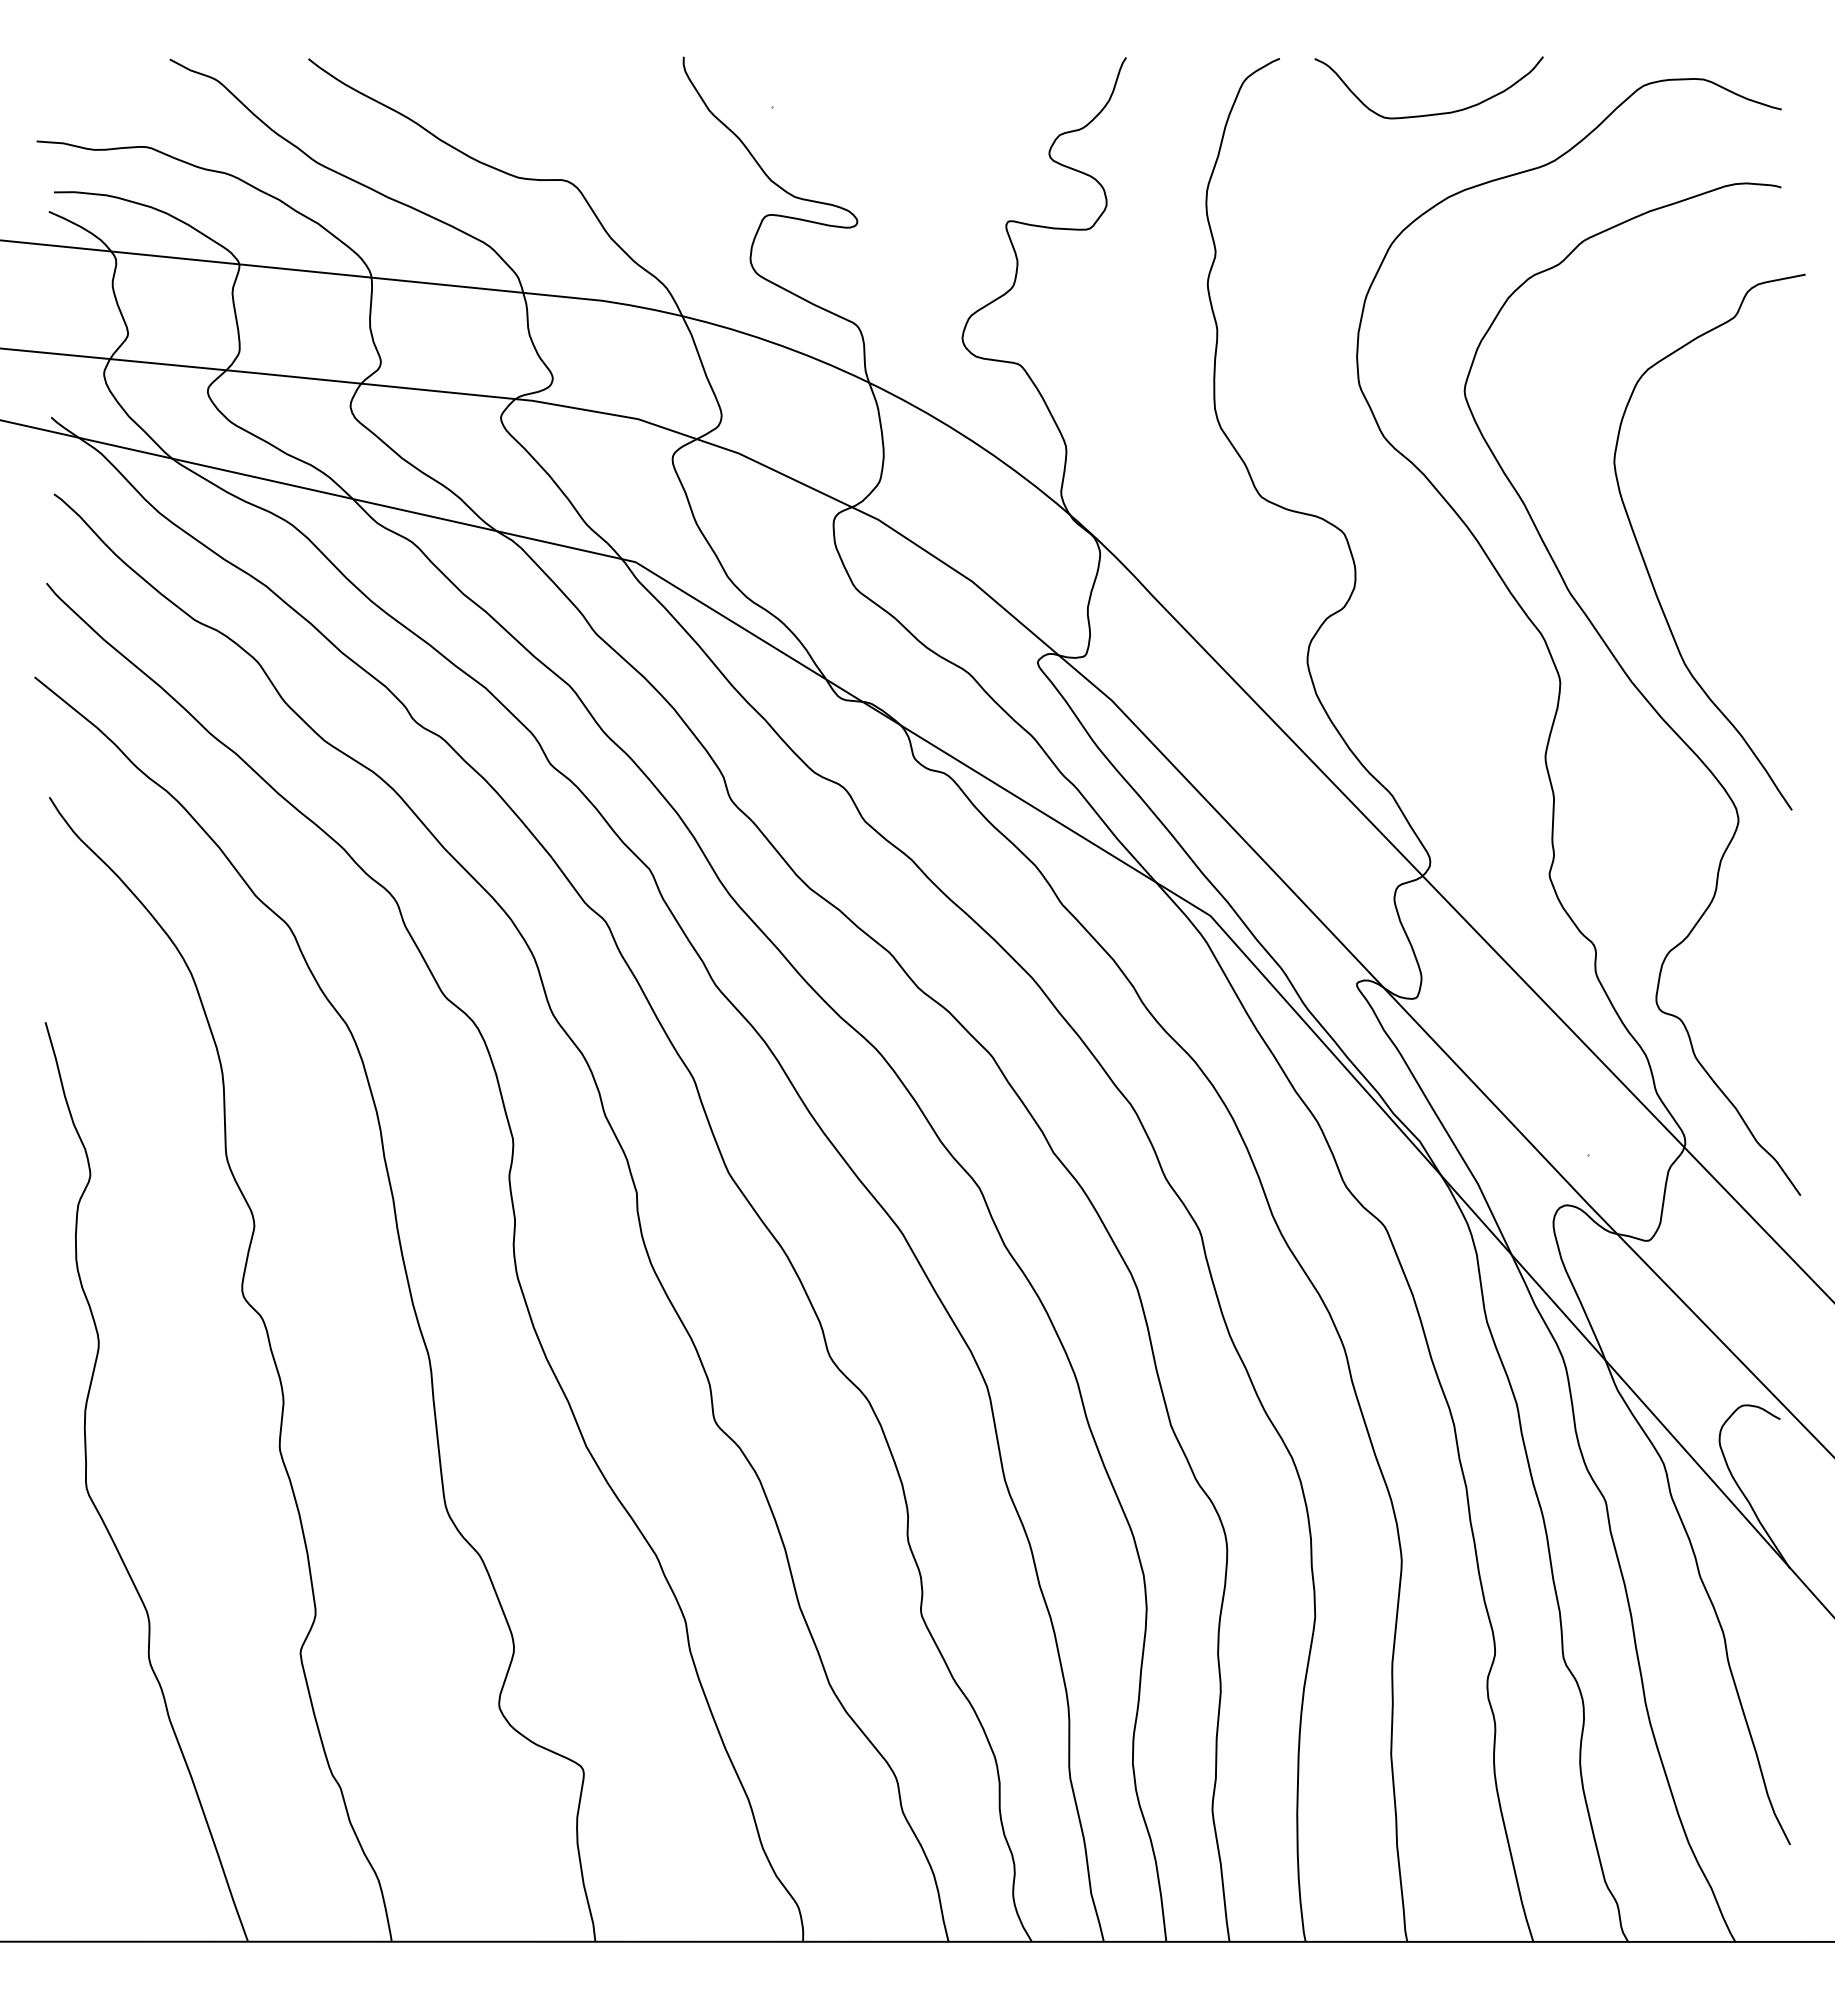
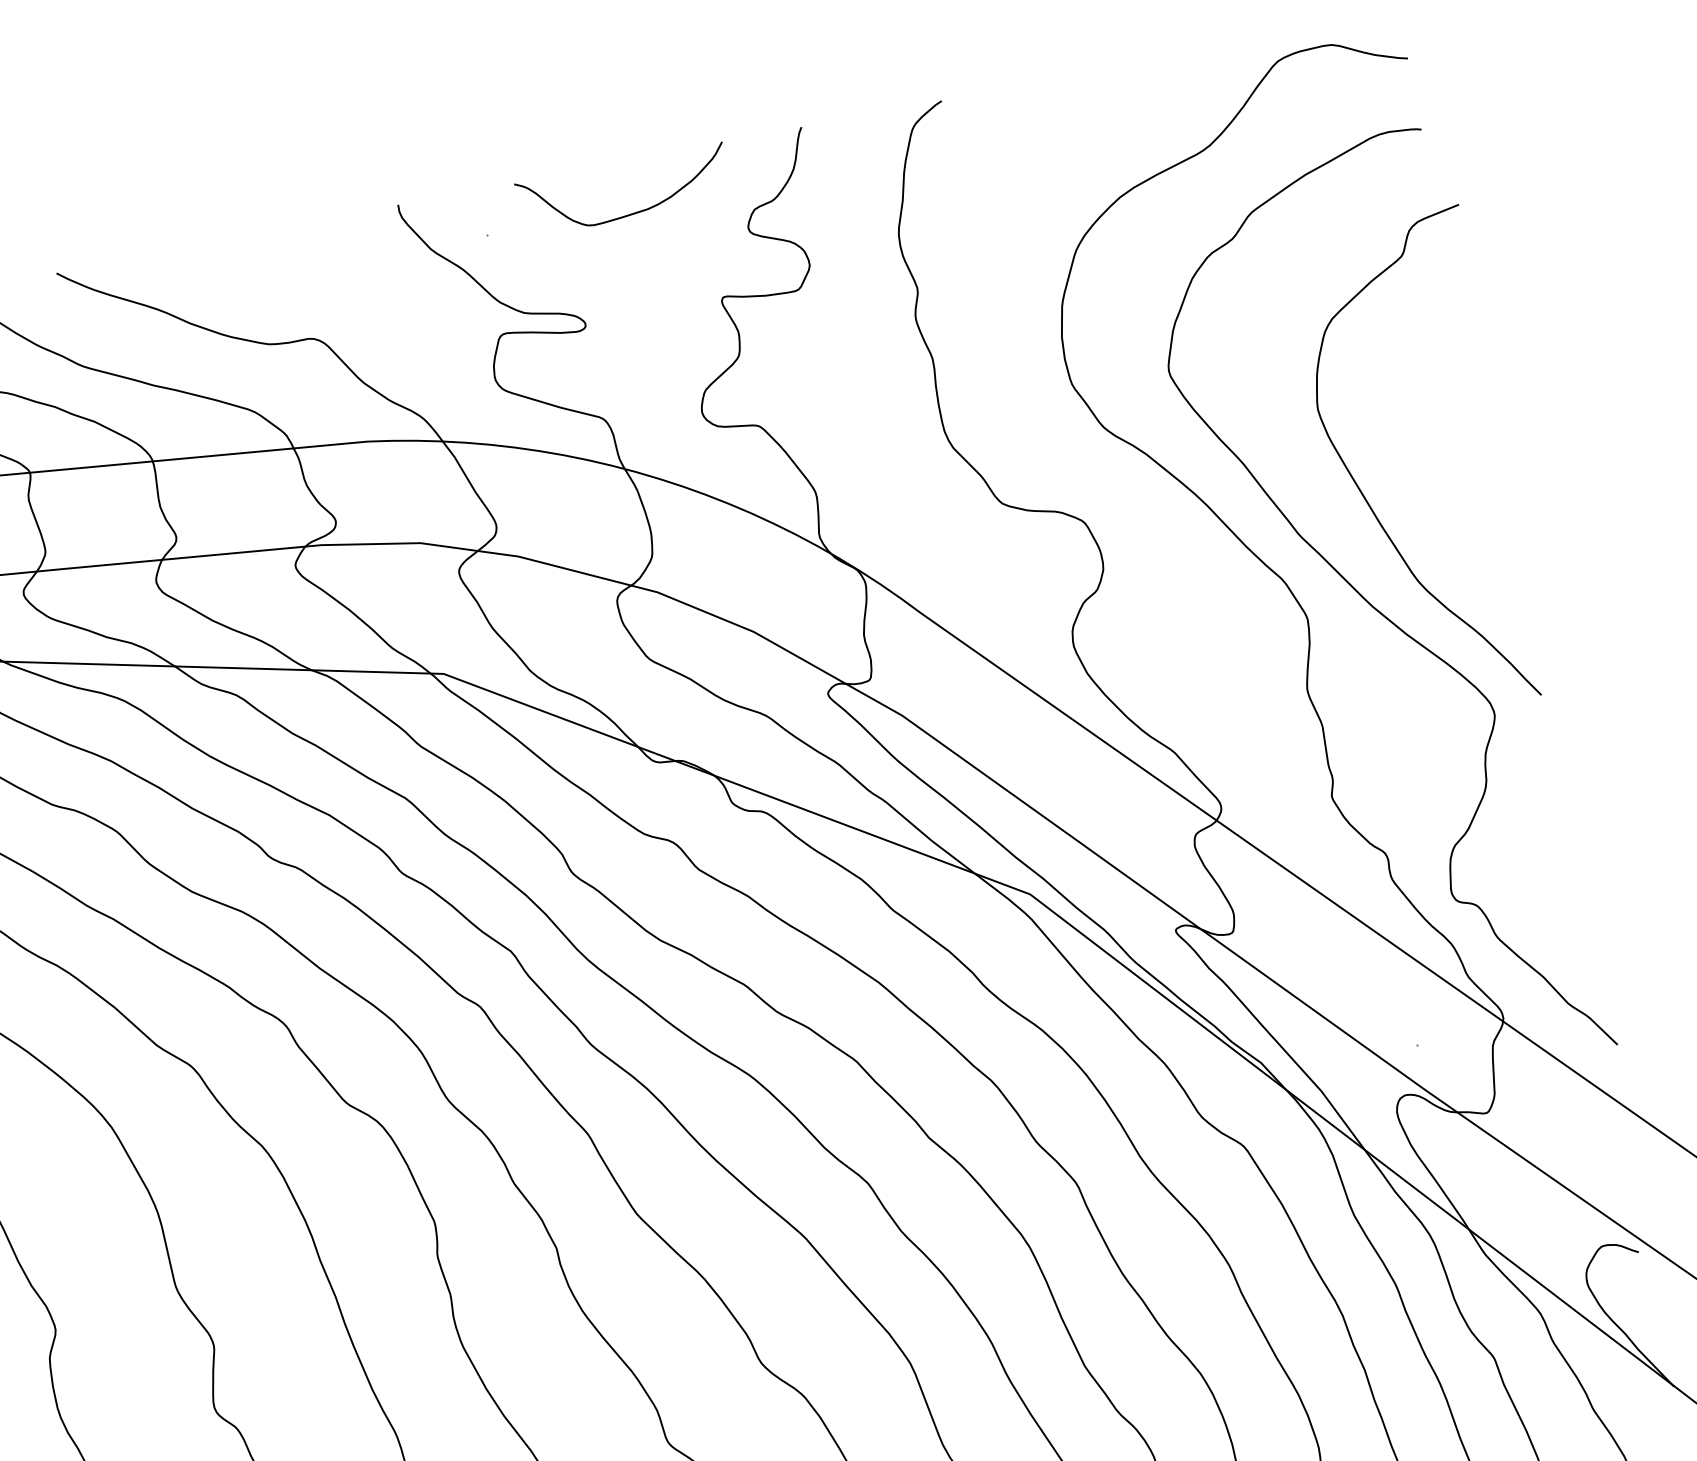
curve: (1433, 113) -> (632, 213), moved

